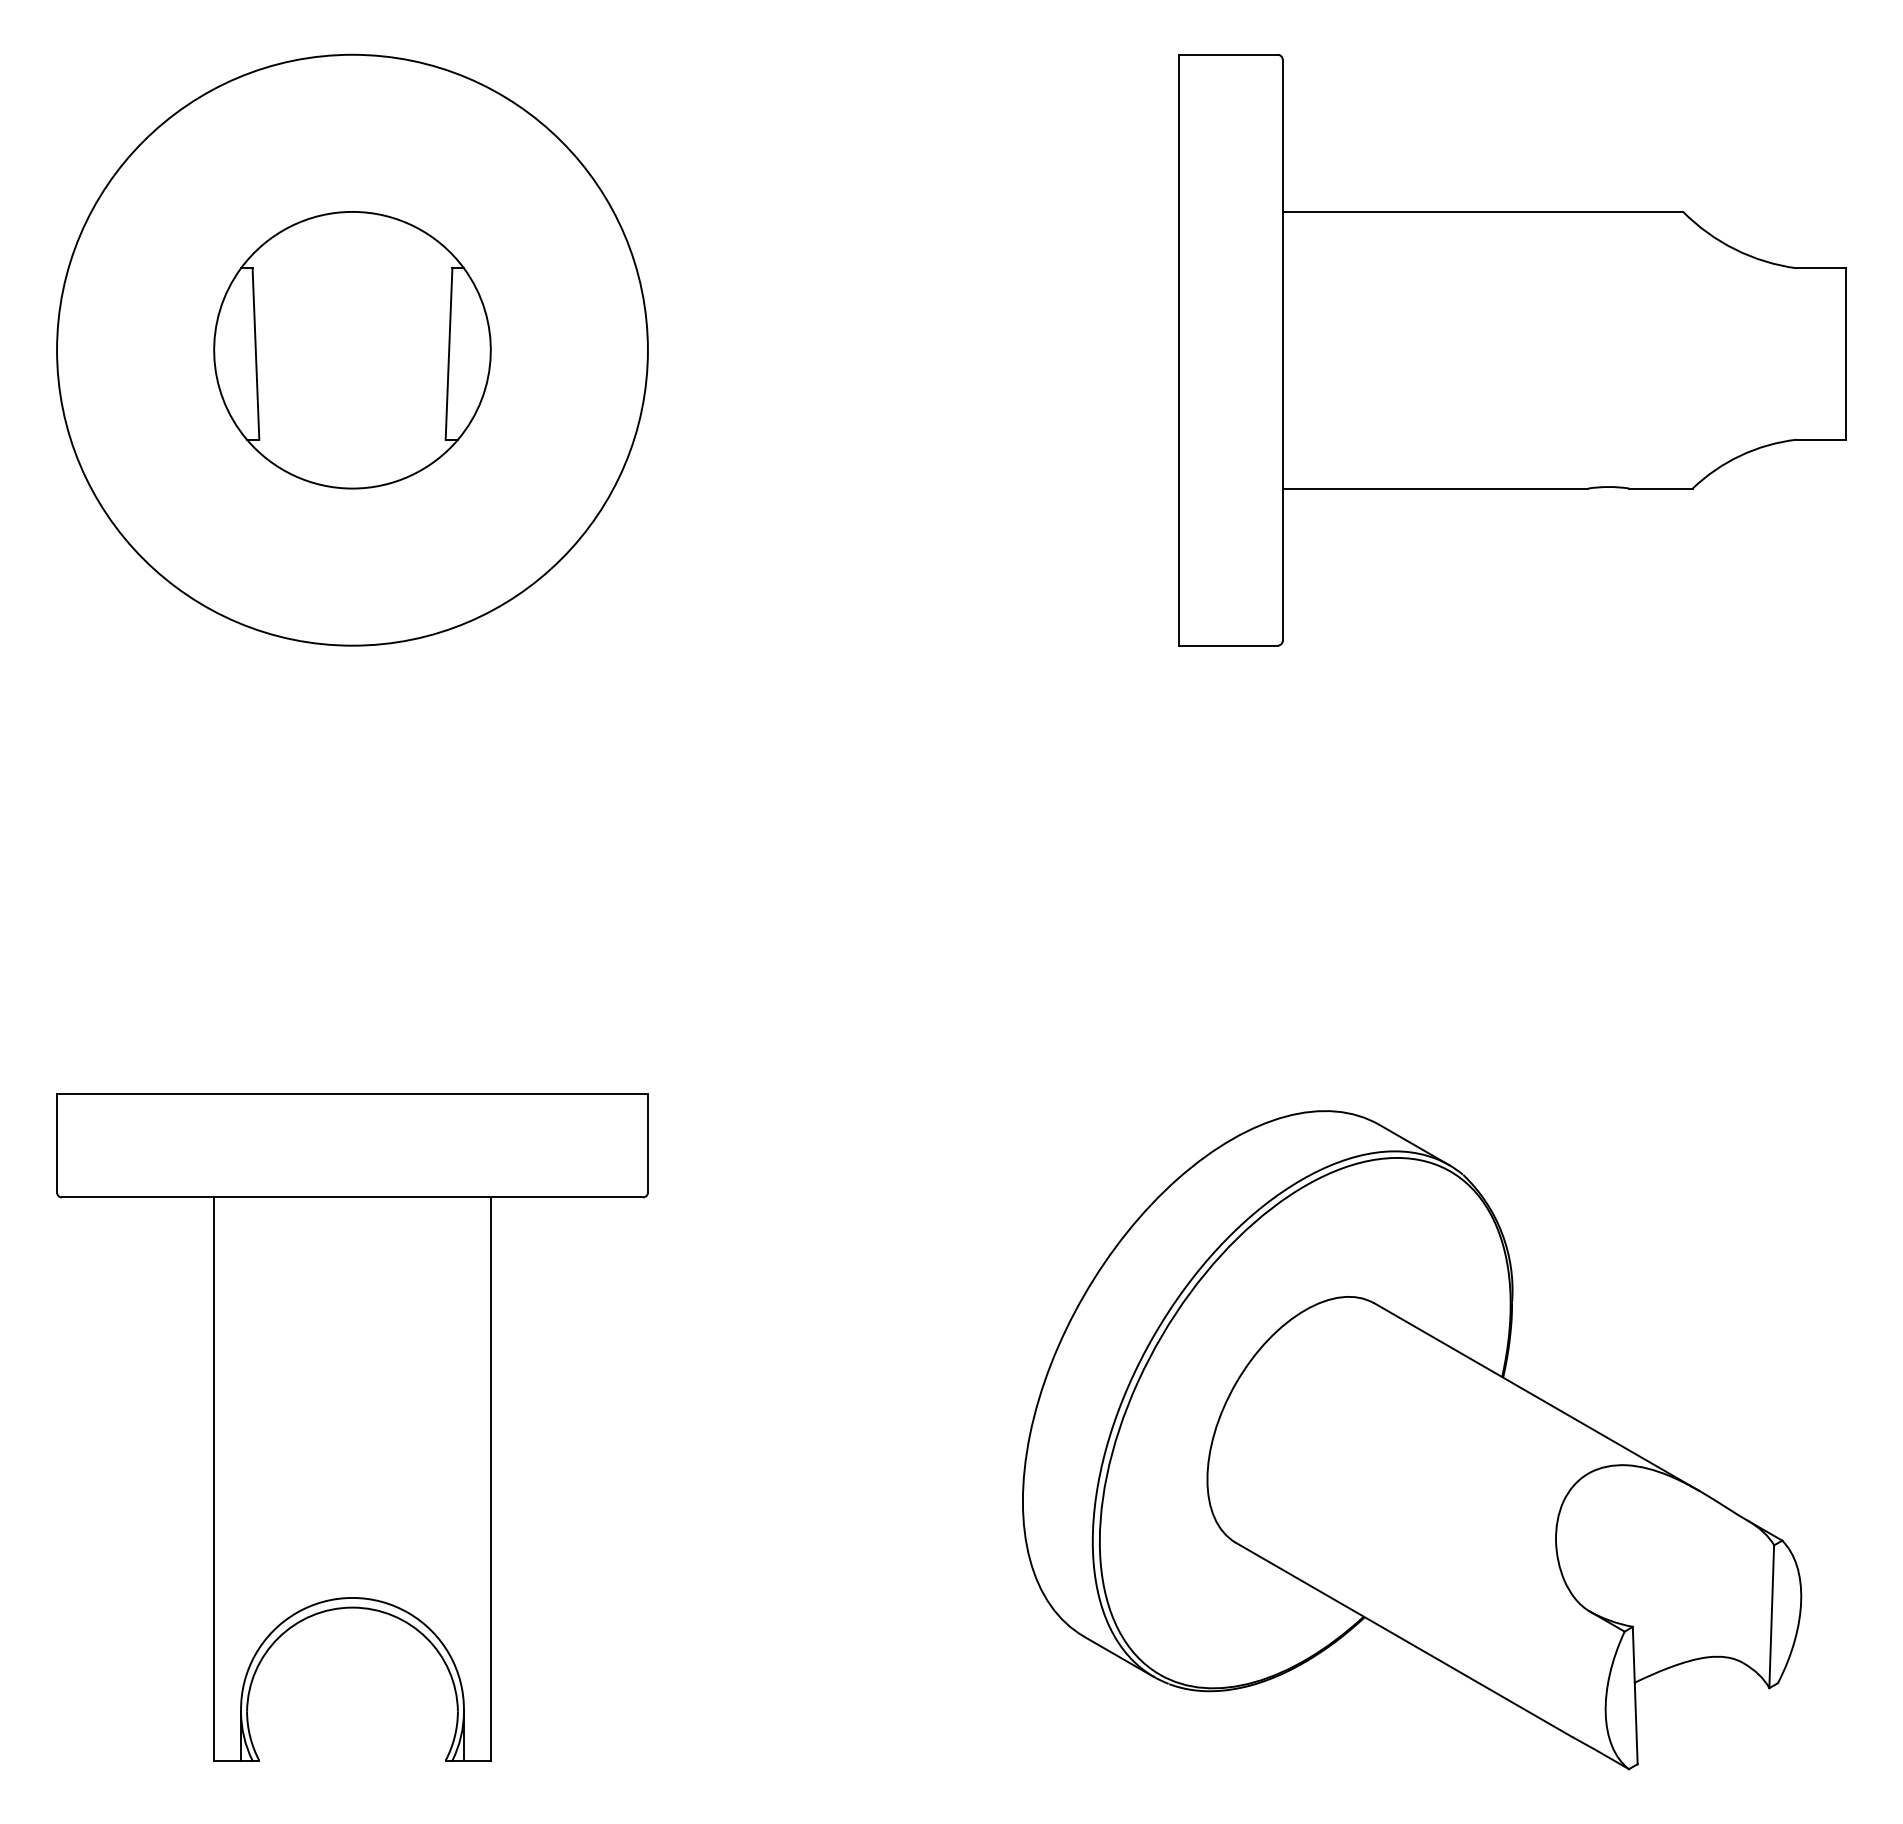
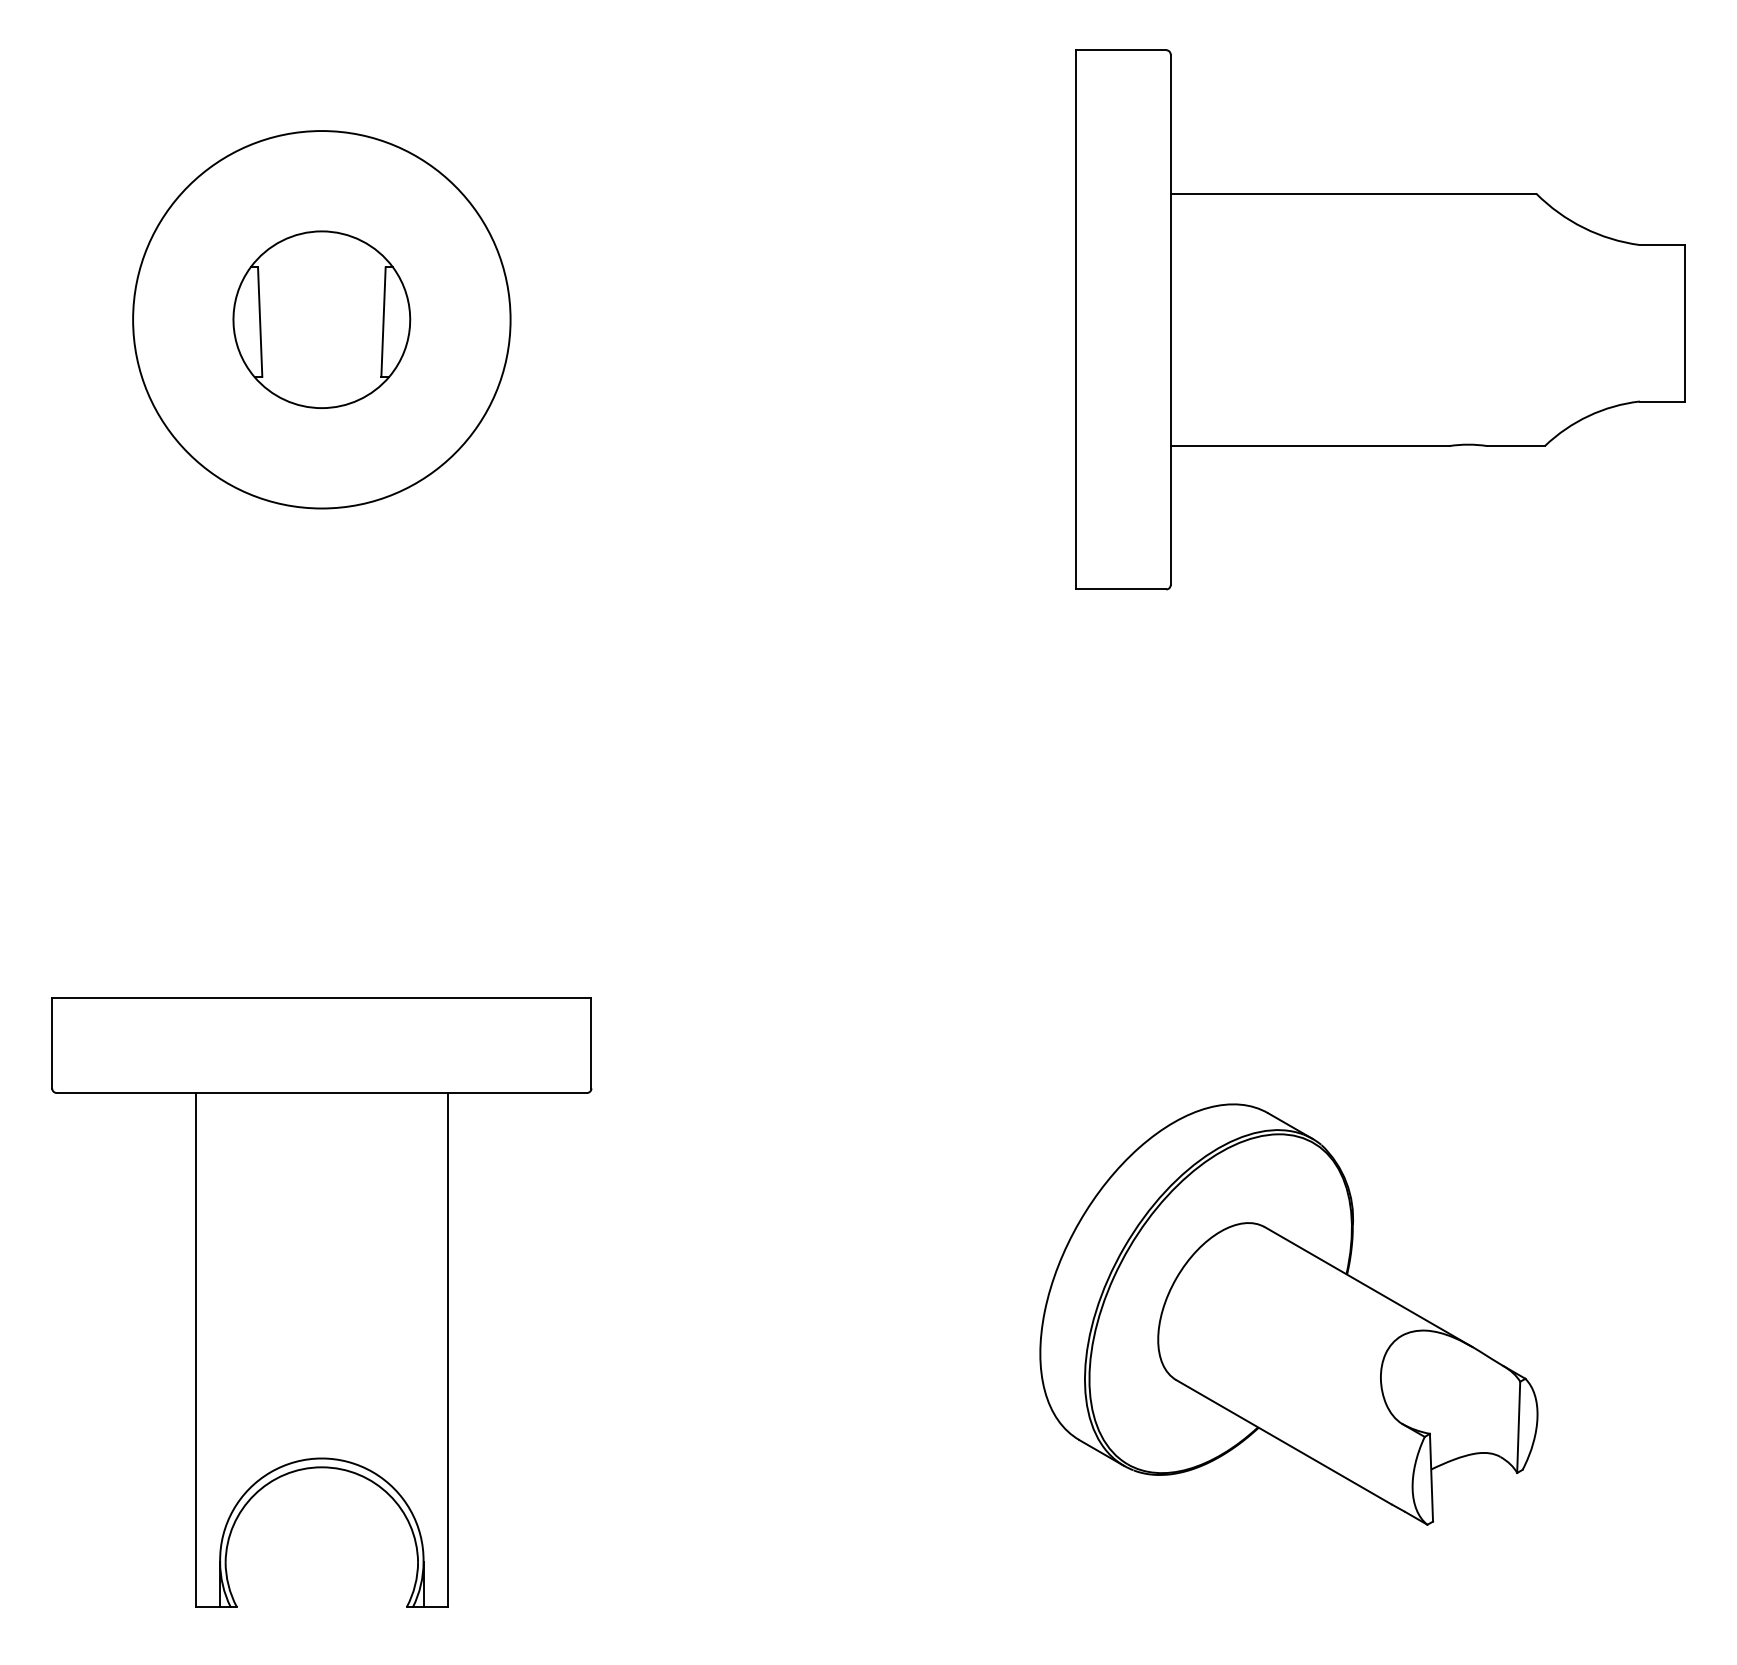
part: (352, 349) -> (321, 319), size x0.7
part: (1412, 1440) -> (1289, 1314), size x0.7

